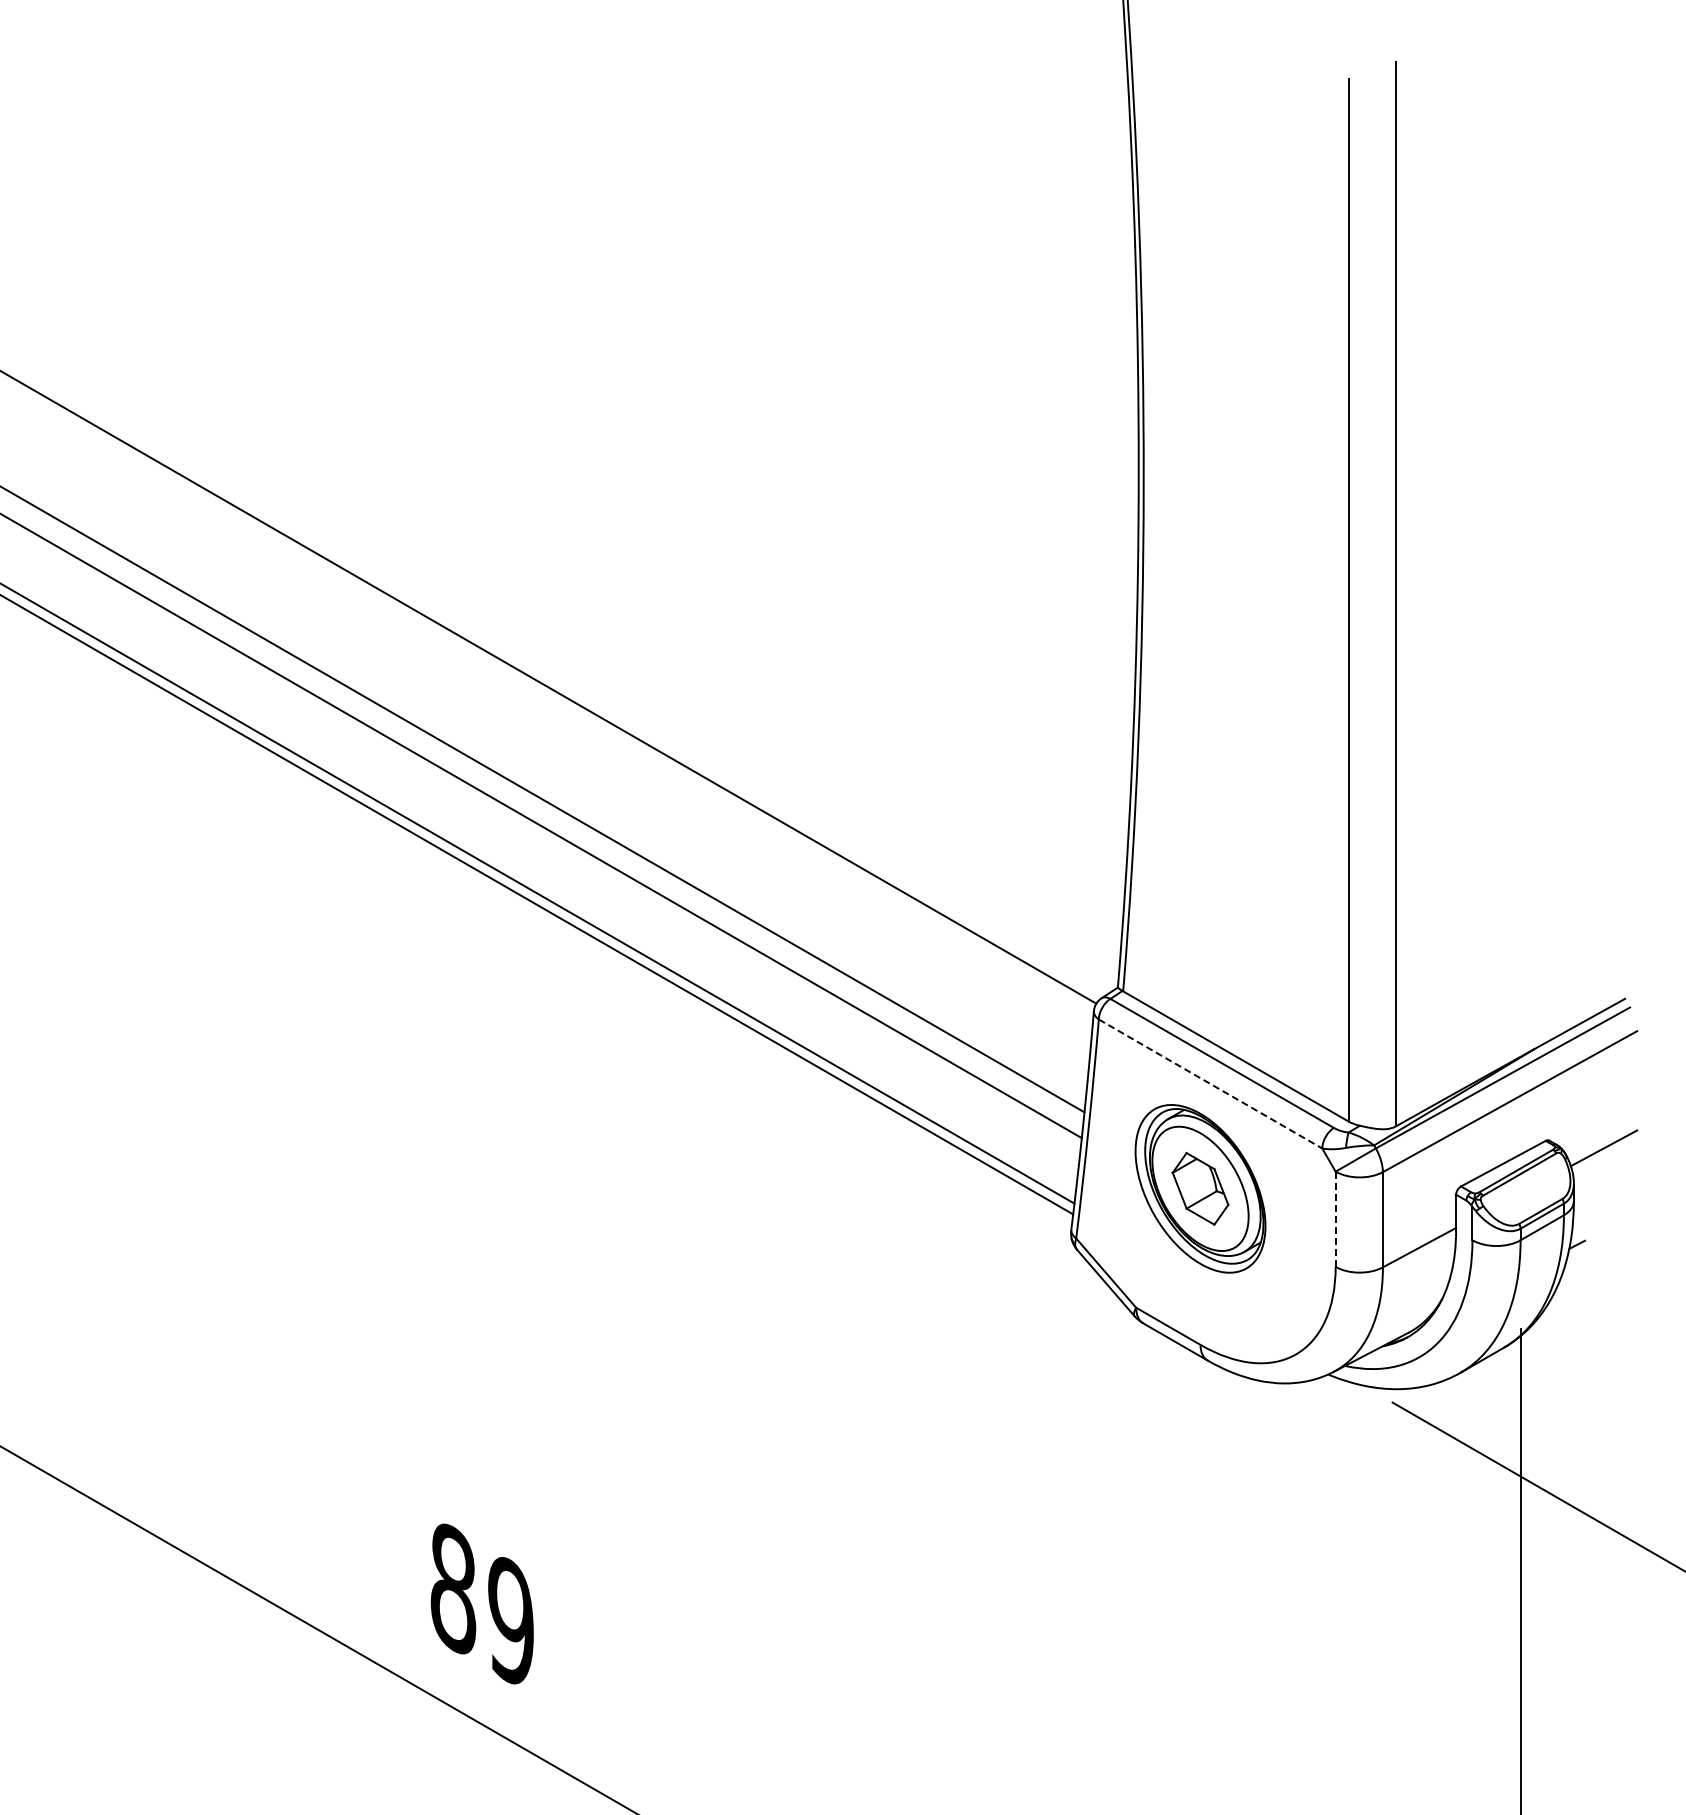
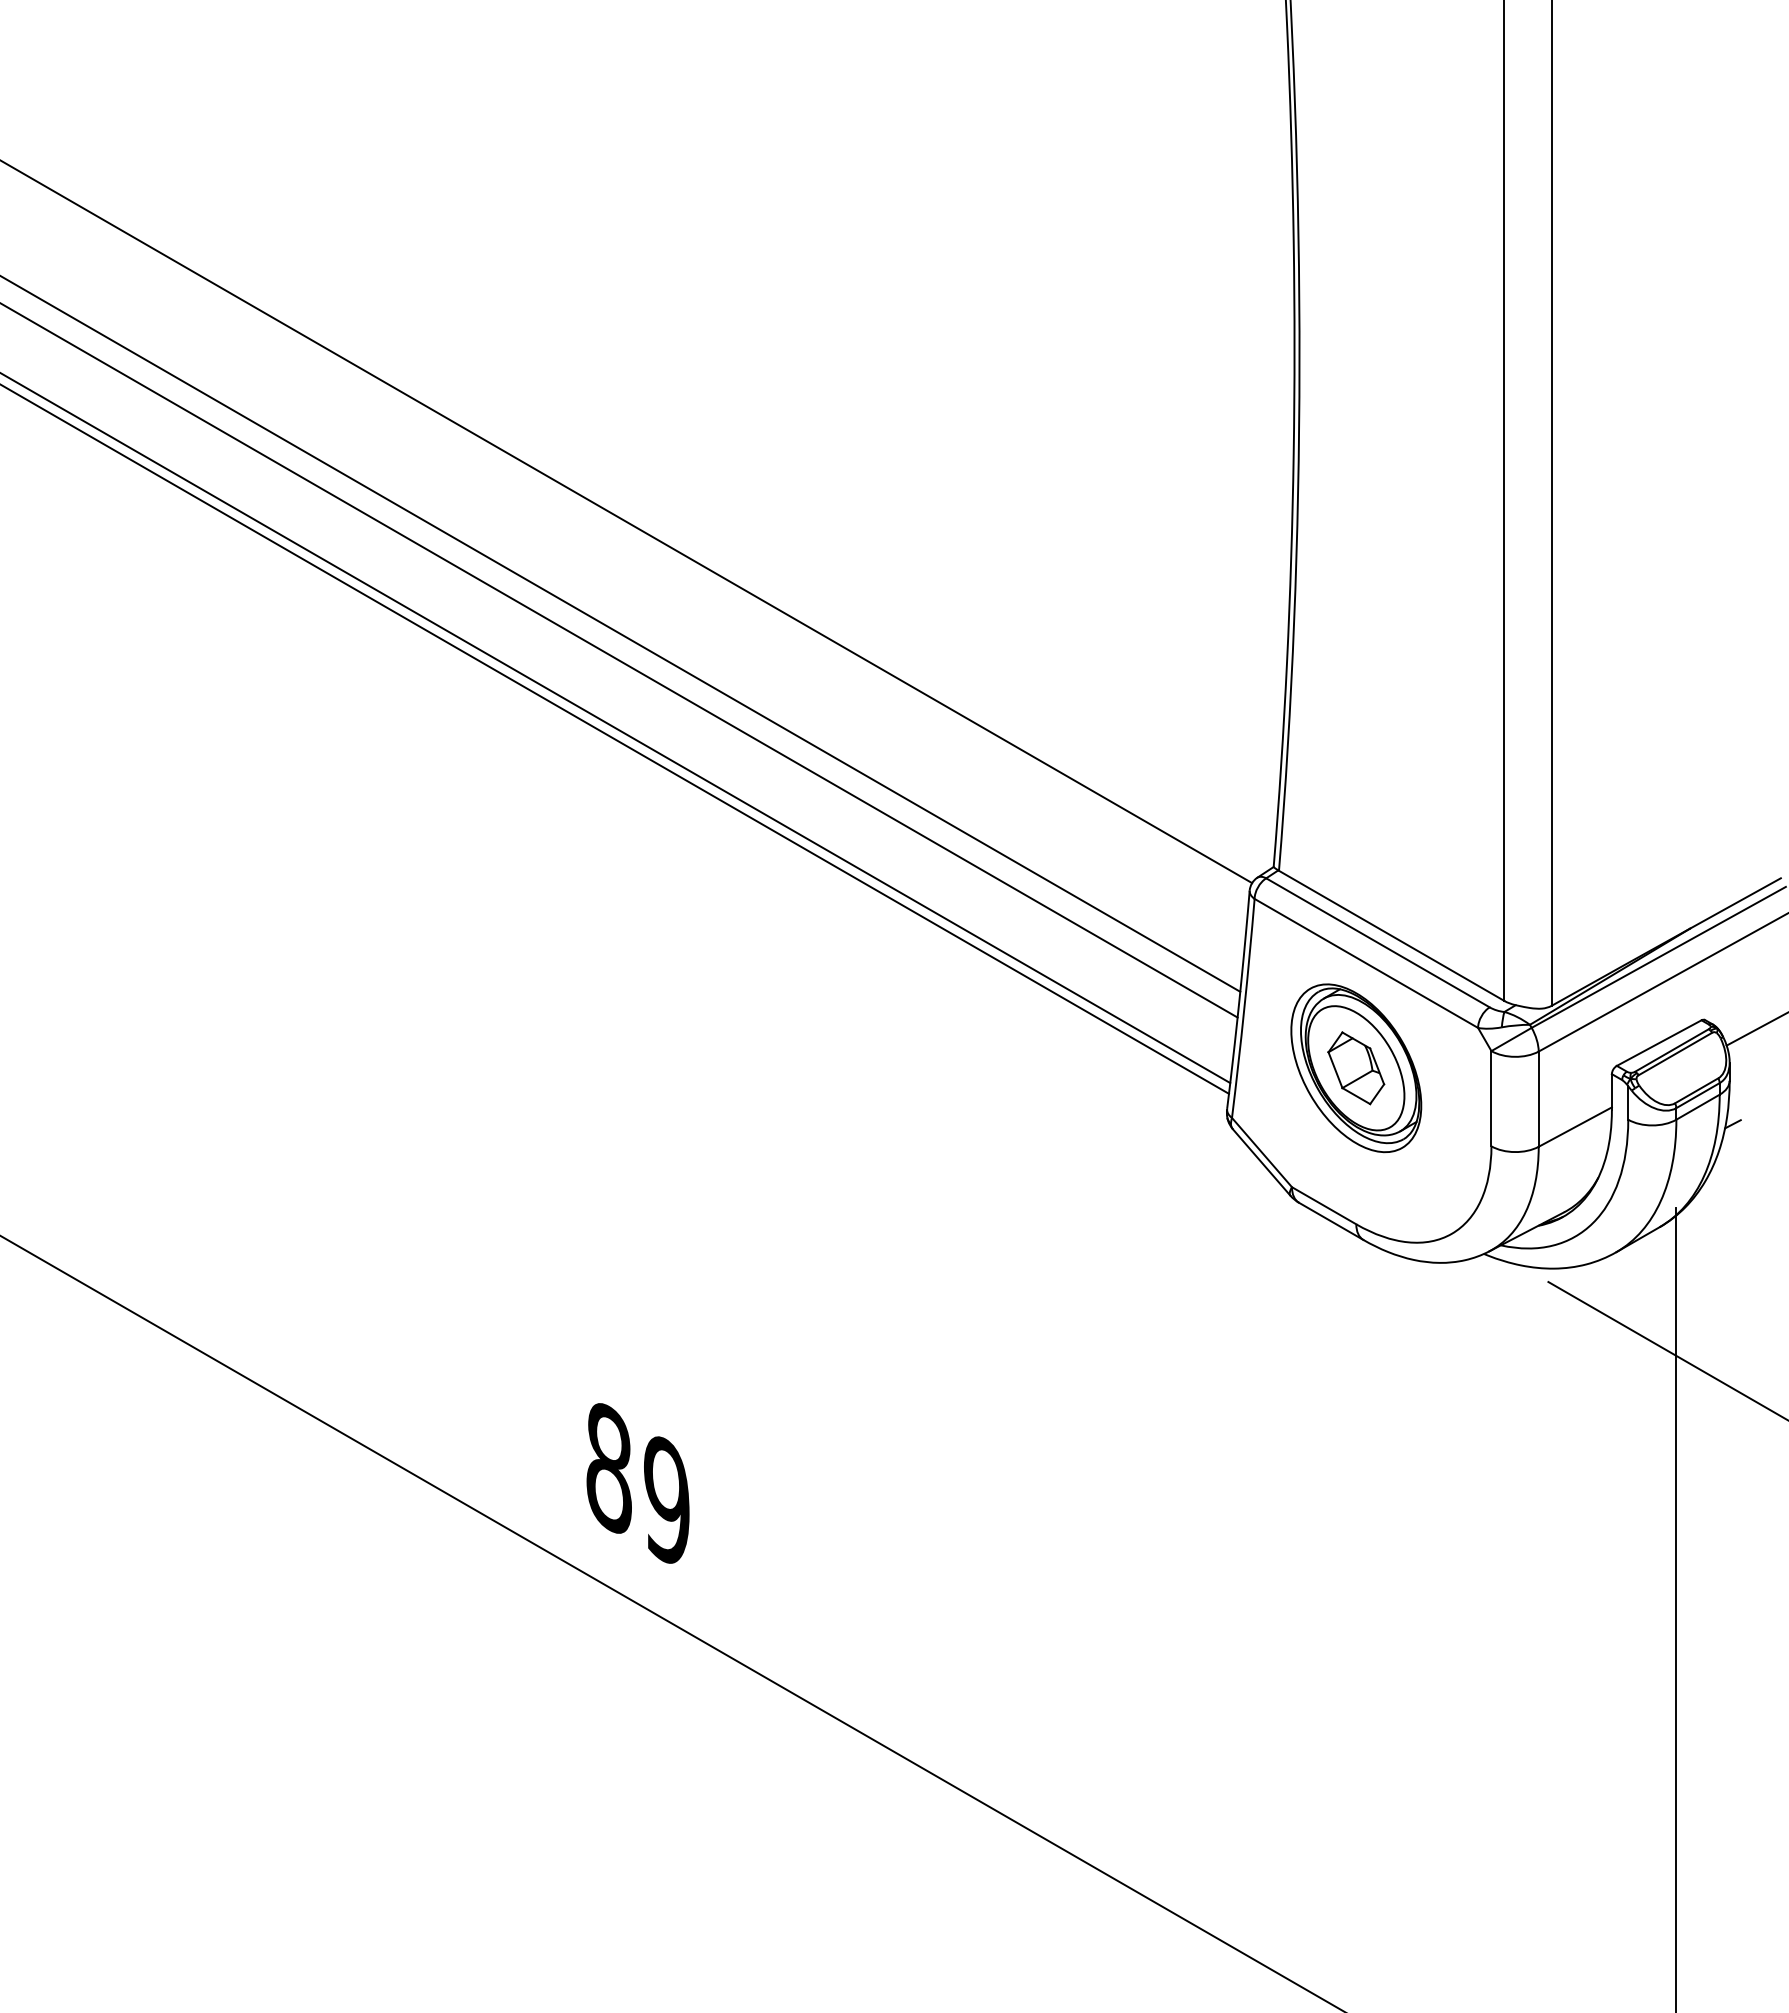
line: (1210, 1084) -> (1366, 963), dashed -> solid
line: (1335, 1219) -> (1491, 1098), dashed -> solid

